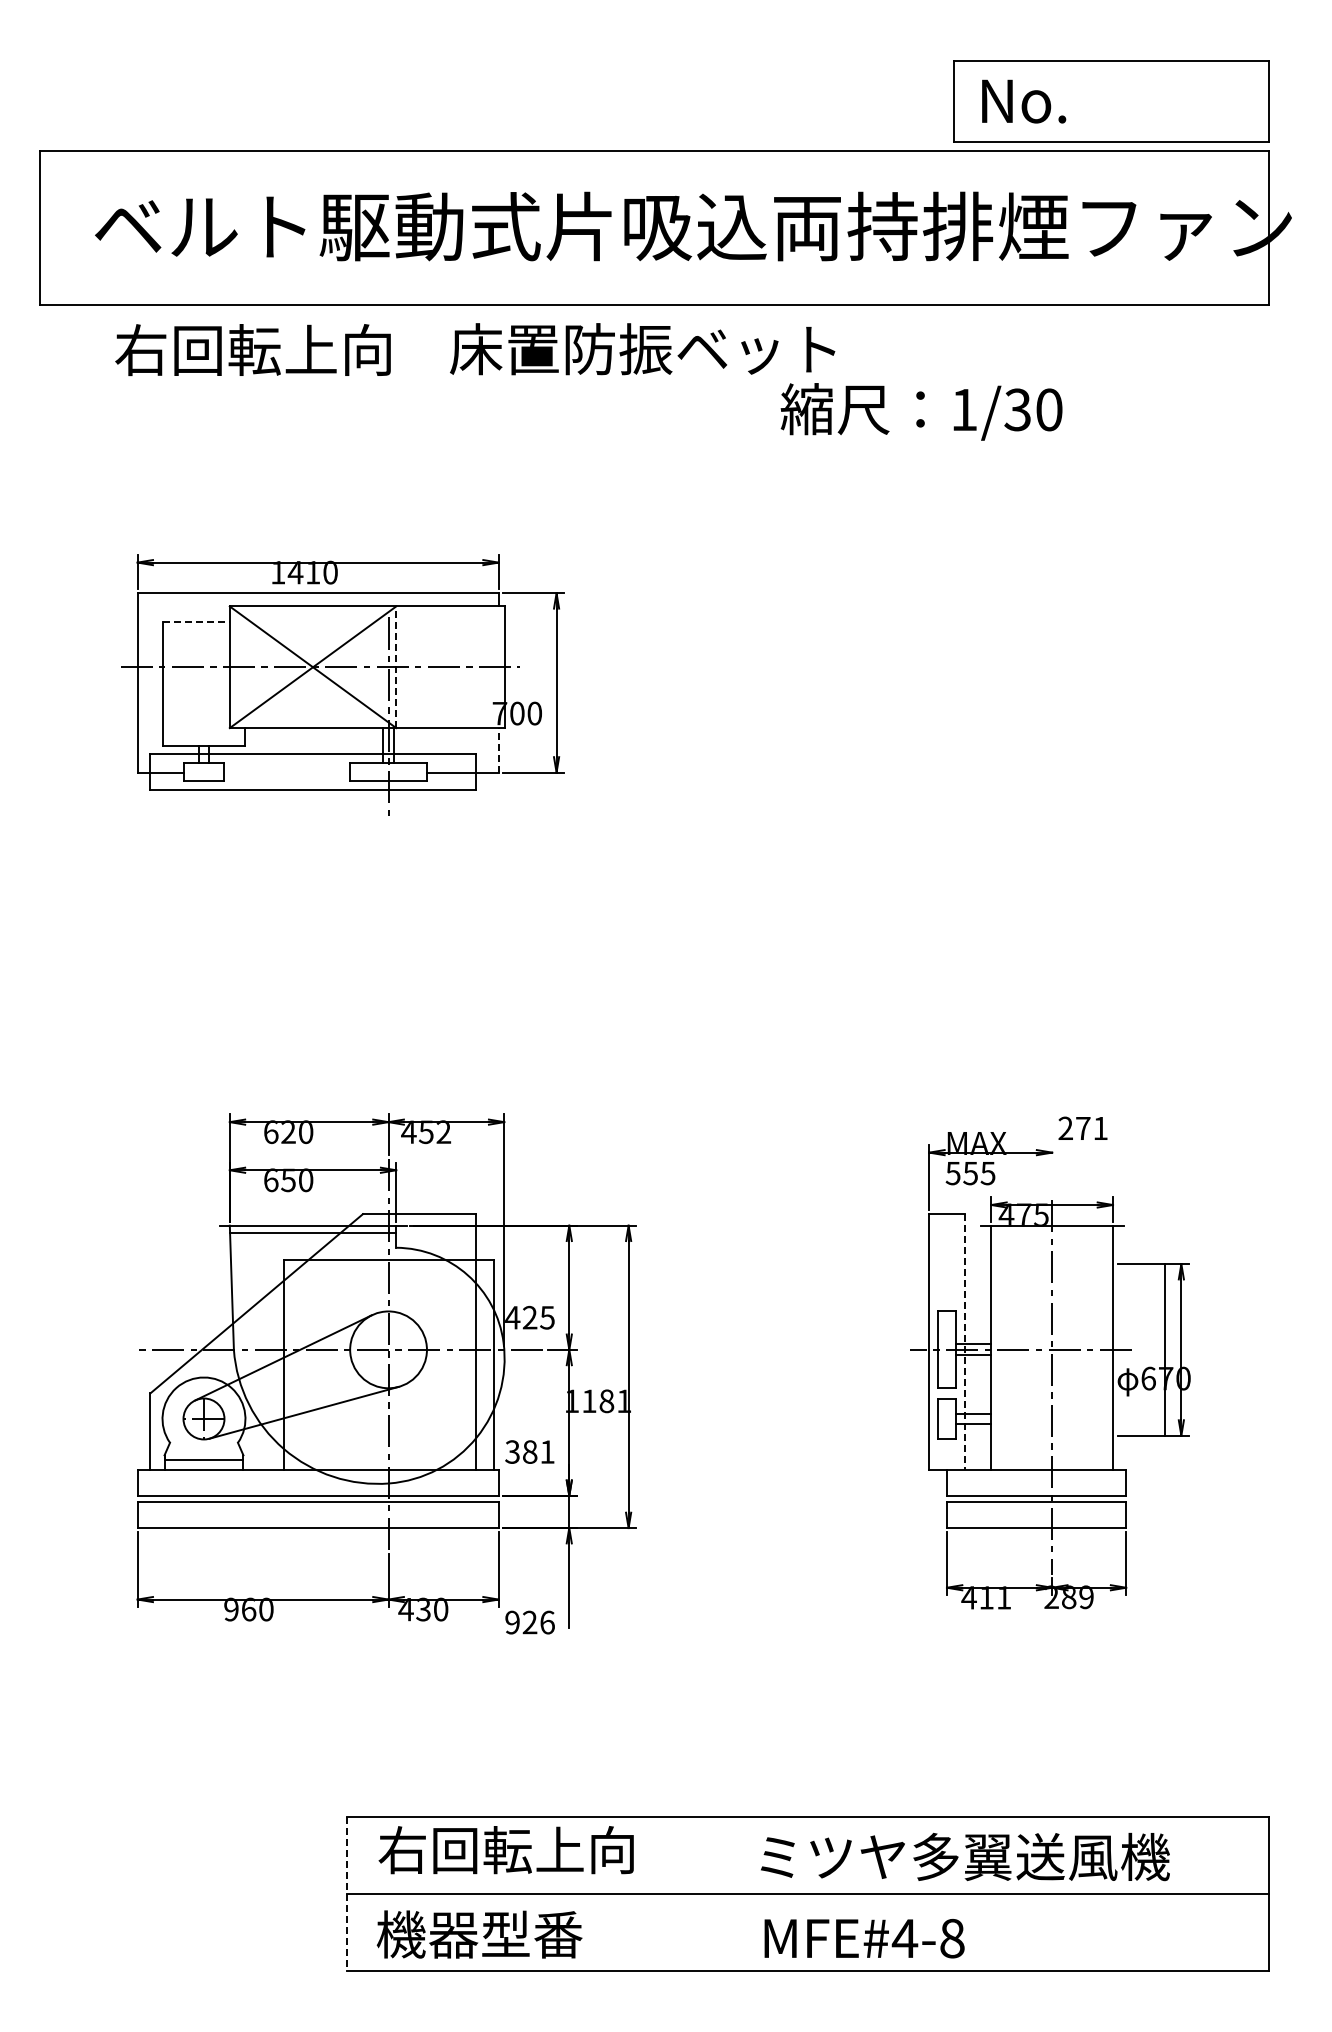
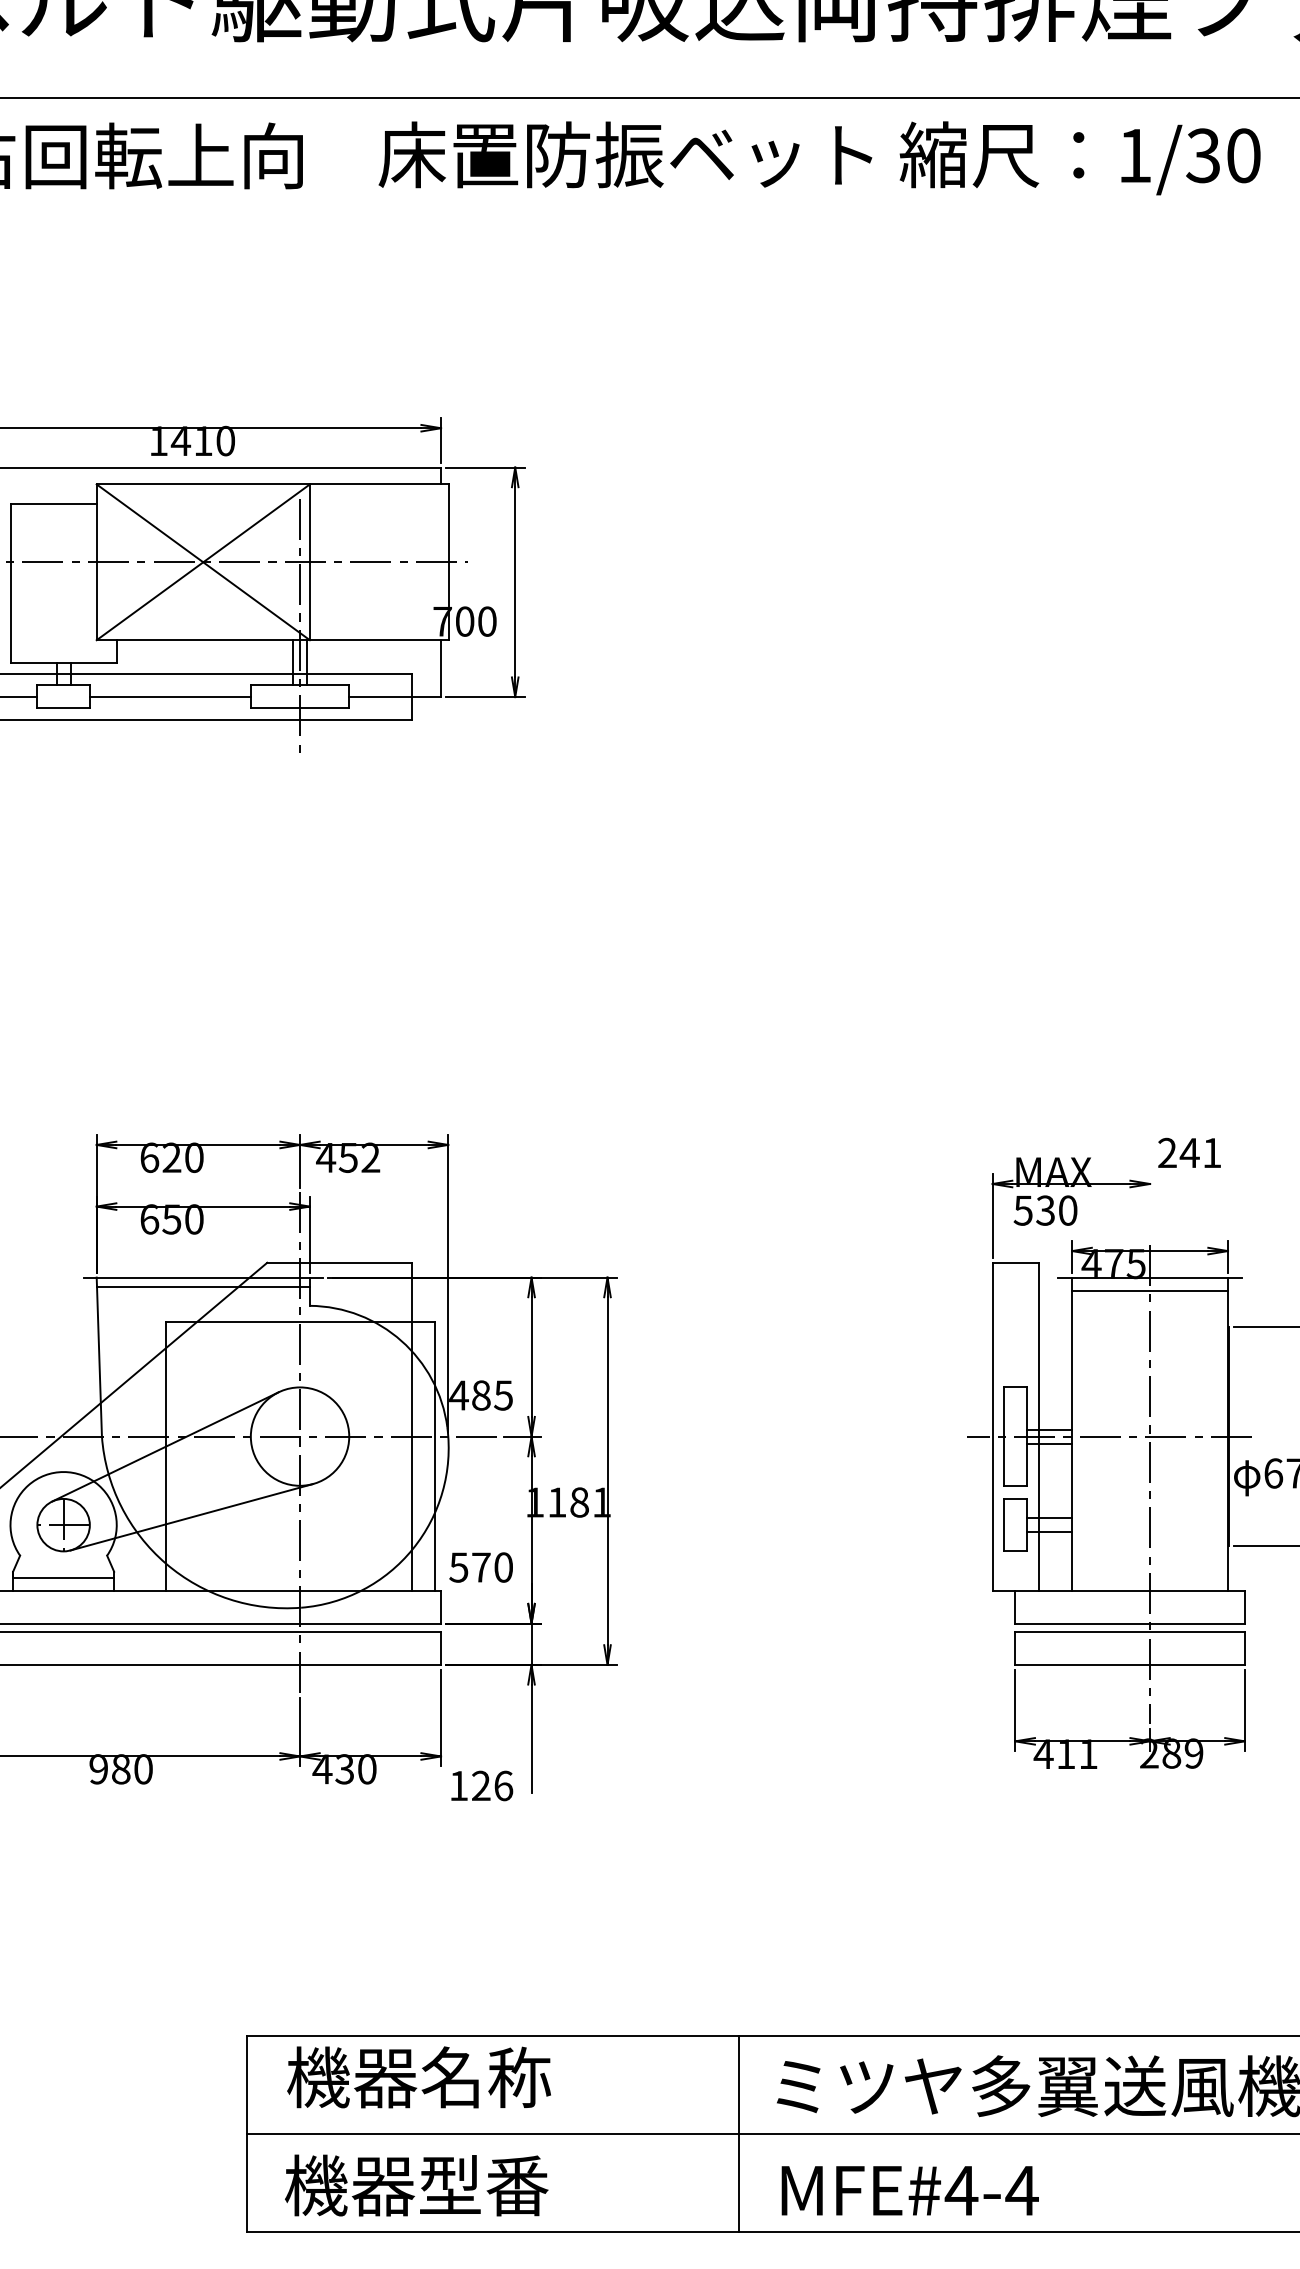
text: (921, 411) -> (1080, 157), moved
line: (196, 622) -> (54, 504), dashed -> solid
line: (396, 667) -> (310, 562), dashed -> solid
line: (498, 749) -> (440, 667), dashed -> solid
line: (287, 772) -> (170, 697), added
text: (1083, 1128) -> (1190, 1153), 271 -> 241
text: (979, 1173) -> (1056, 1210), 555 -> 530
line: (1052, 1235) -> (1150, 1290), added
text: (529, 1317) -> (480, 1395), 425 -> 485
line: (965, 1342) -> (1039, 1427), dashed -> solid
line: (1164, 1349) -> (1228, 1436), moved
text: (529, 1451) -> (480, 1566), 381 -> 570
text: (248, 1609) -> (120, 1769), 960 -> 980
text: (512, 1622) -> (458, 1785), 926 -> 126
text: (505, 1850) -> (449, 2077), 右回転上向 -> 機器名称
line: (347, 1894) -> (247, 2134), dashed -> solid
line: (731, 1894) -> (739, 2134), added
text: (952, 1938) -> (1022, 2190), MFE#4-8 -> MFE#4-4

